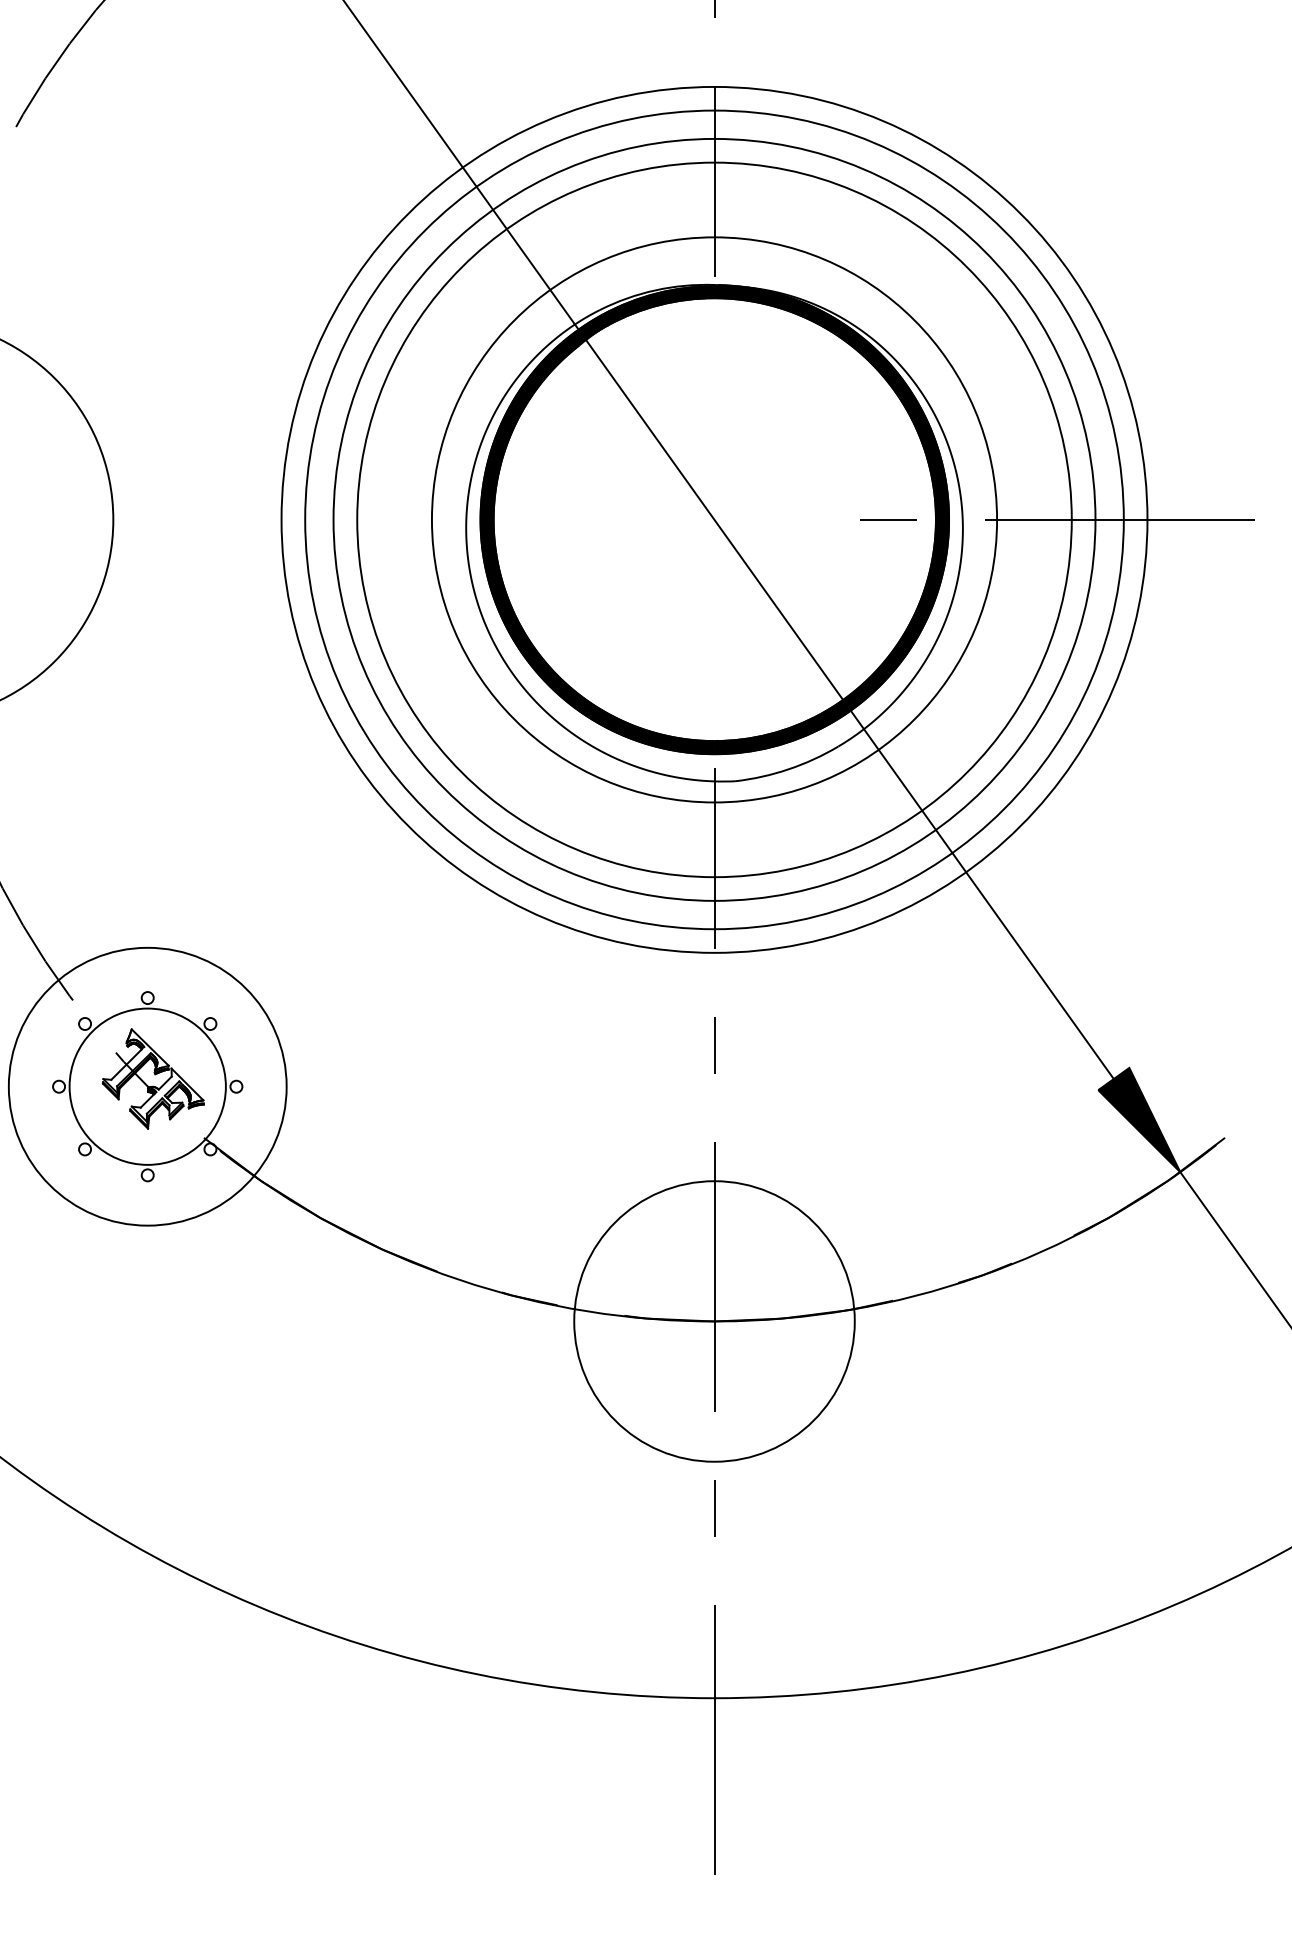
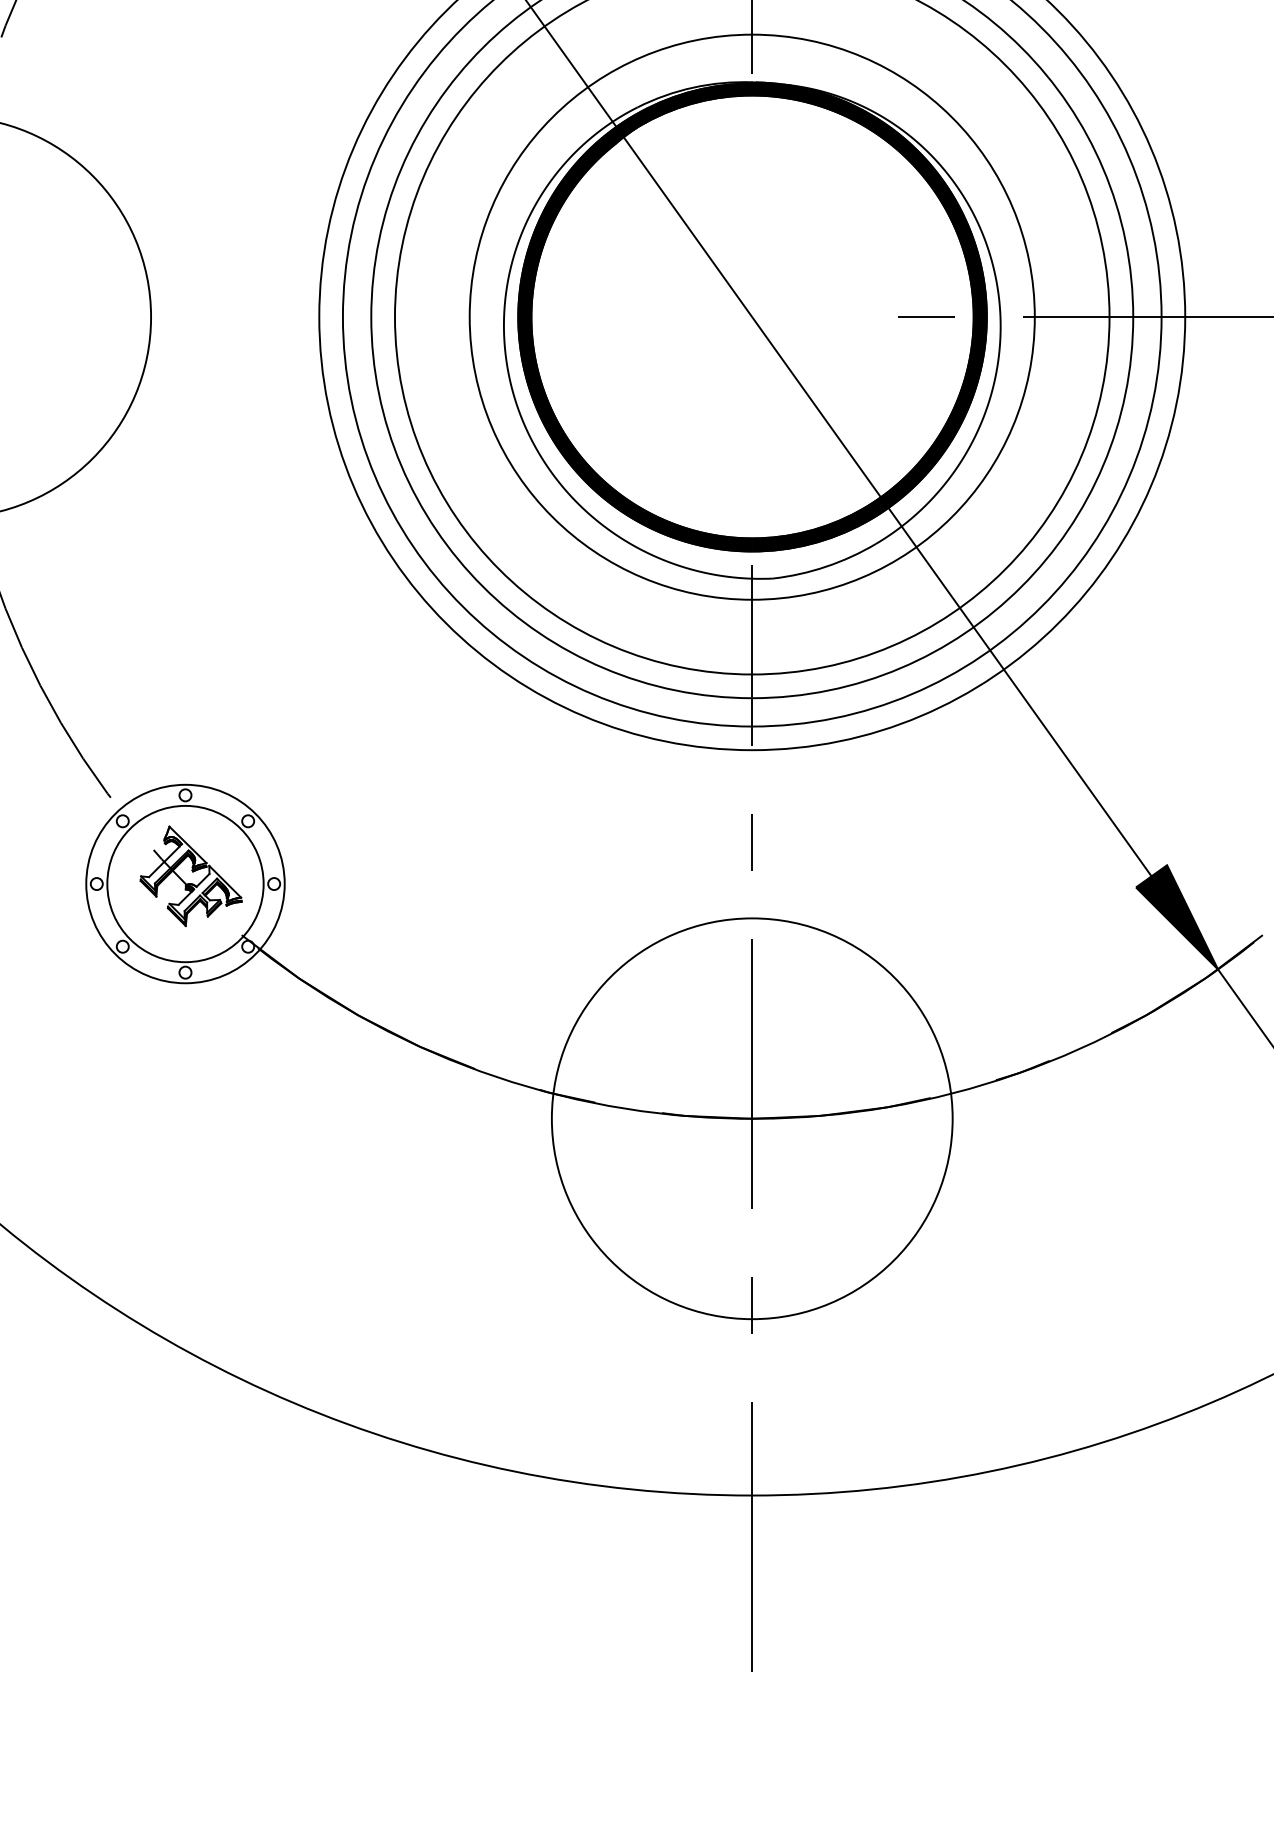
circle: (147, 1086) -> (185, 883), size x0.71
circle: (714, 1321) -> (752, 1118), size x1.43

